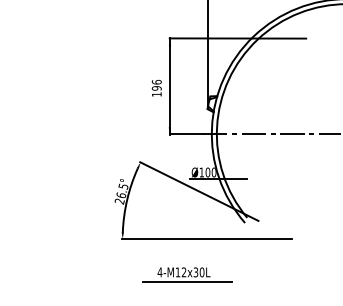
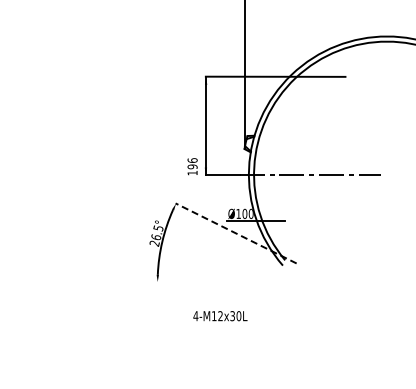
text: (156, 88) -> (192, 166), moved
line: (199, 191) -> (236, 233), solid -> dashed
line: (206, 239) -> (243, 282), removed
line: (187, 281) -> (223, 325), removed

